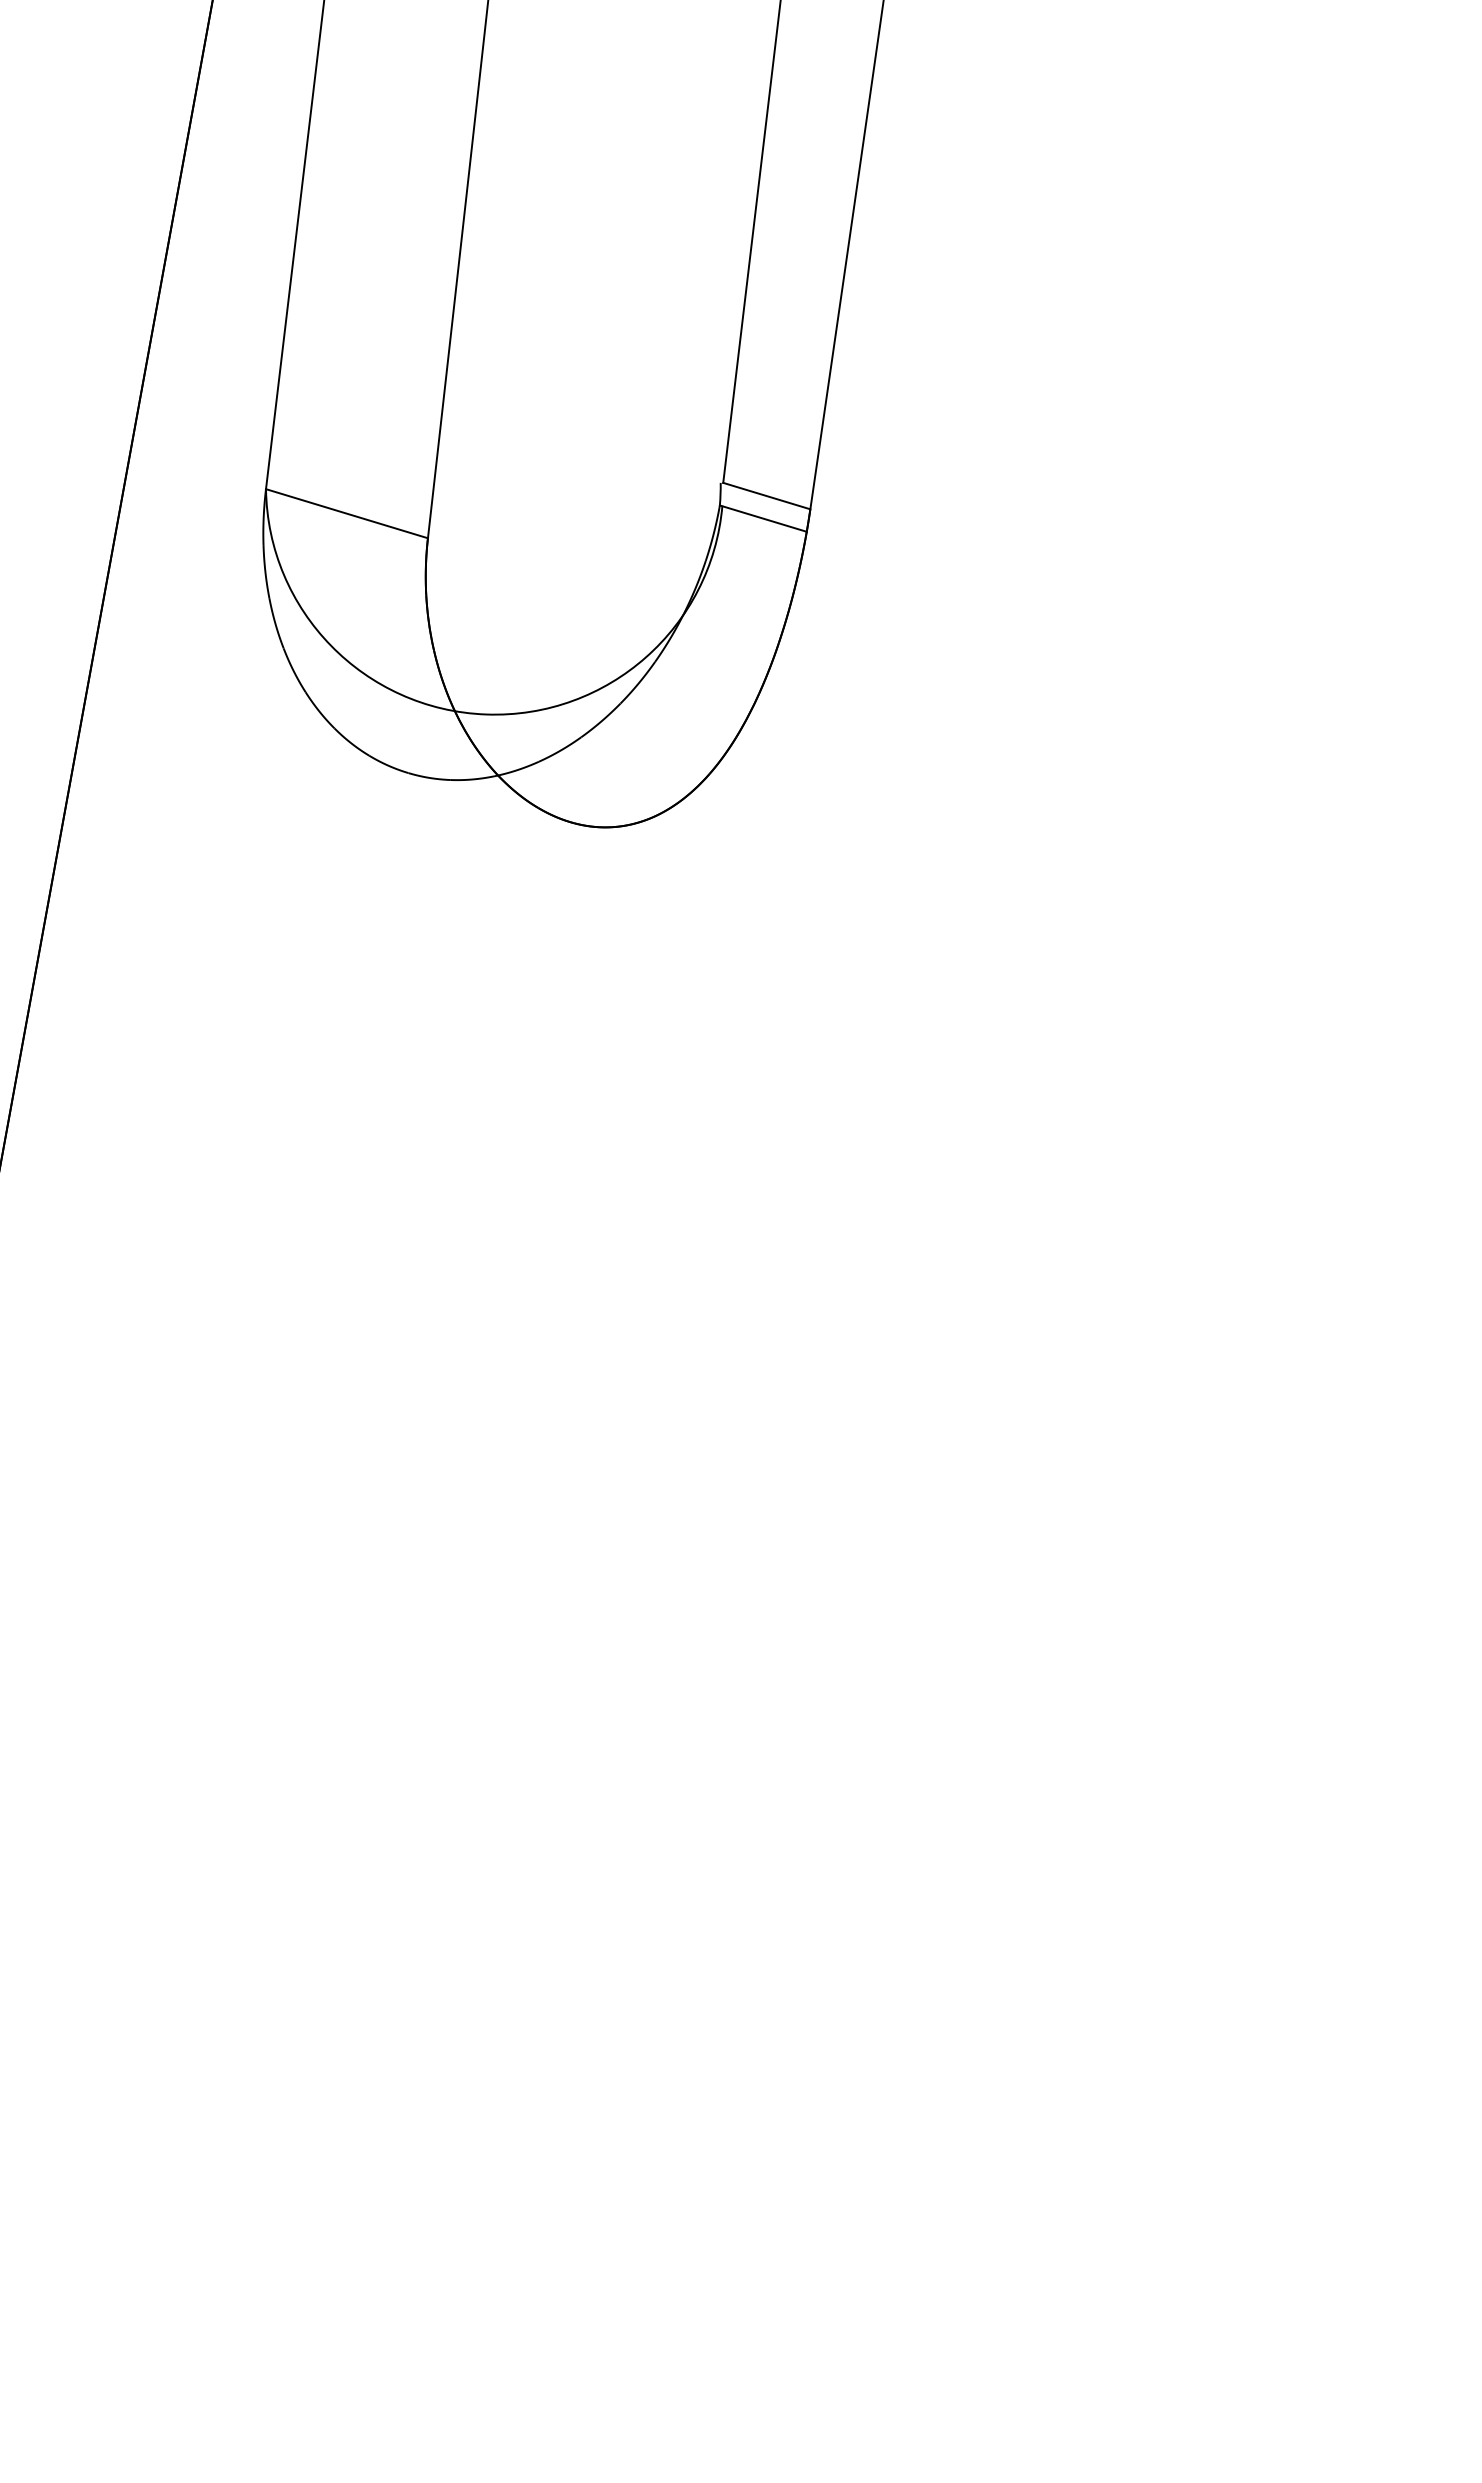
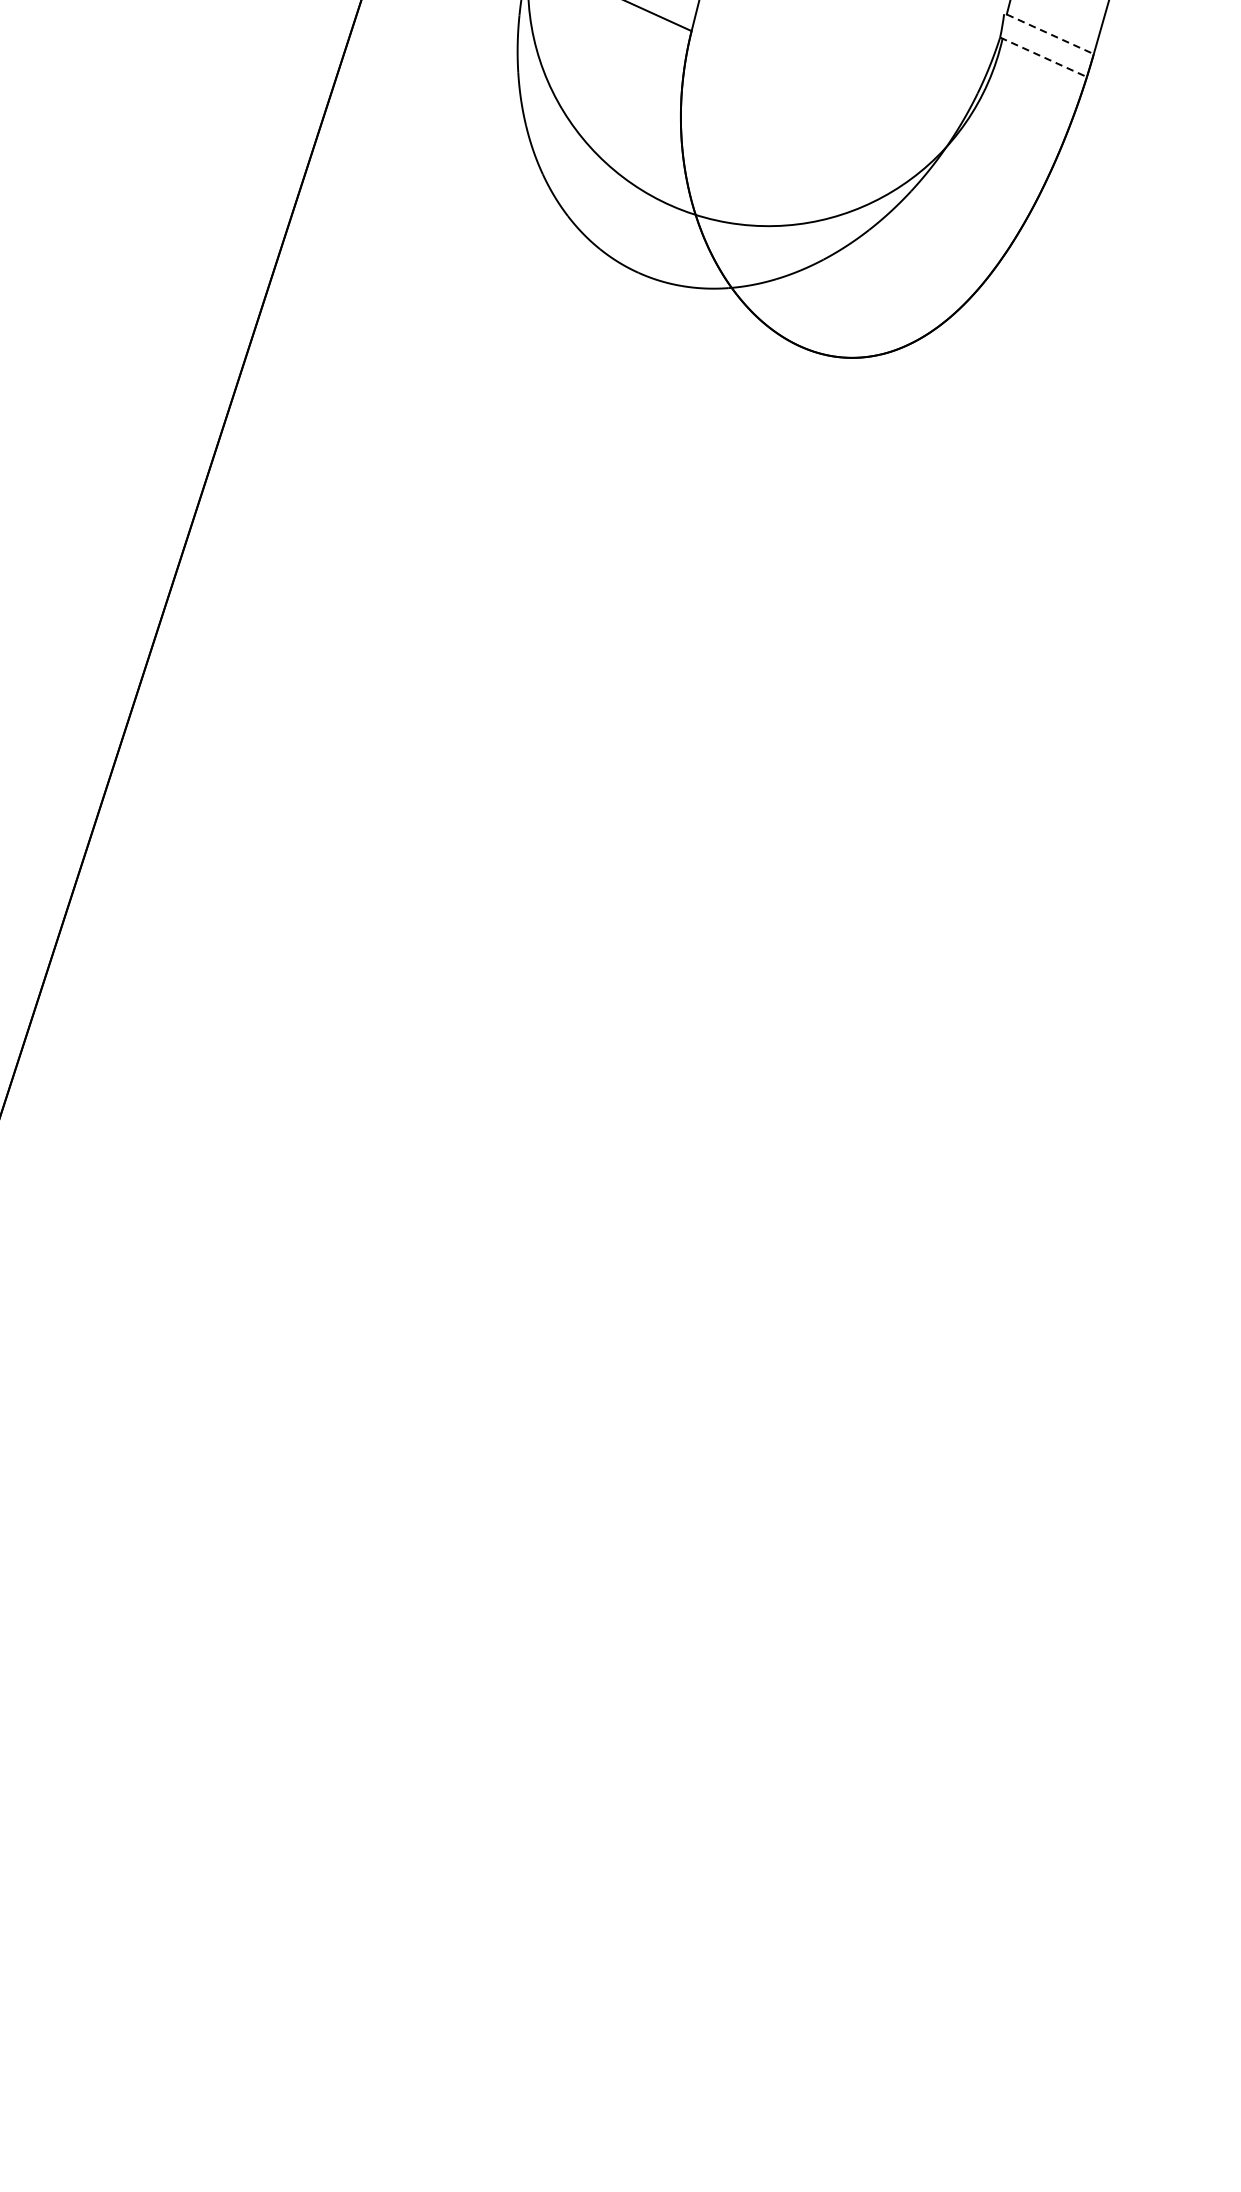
line: (766, 496) -> (1049, 34), solid -> dashed
line: (763, 518) -> (1043, 57), solid -> dashed

